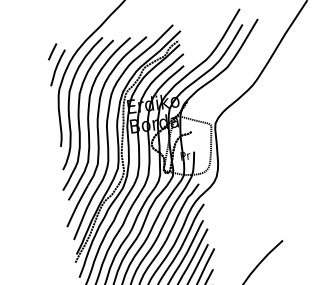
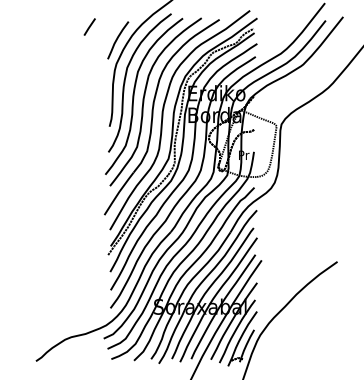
line: (52, 51) -> (89, 26), moved

